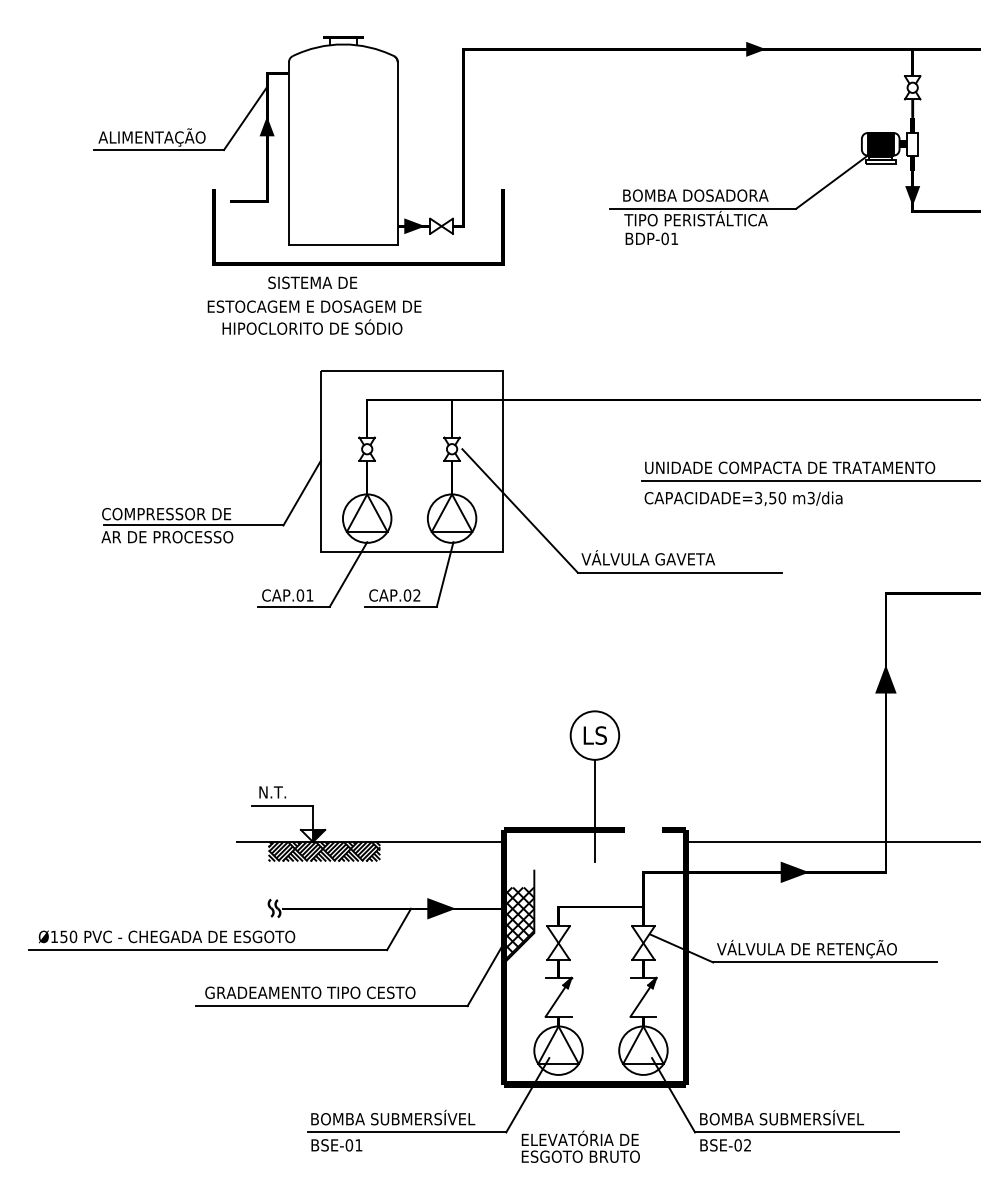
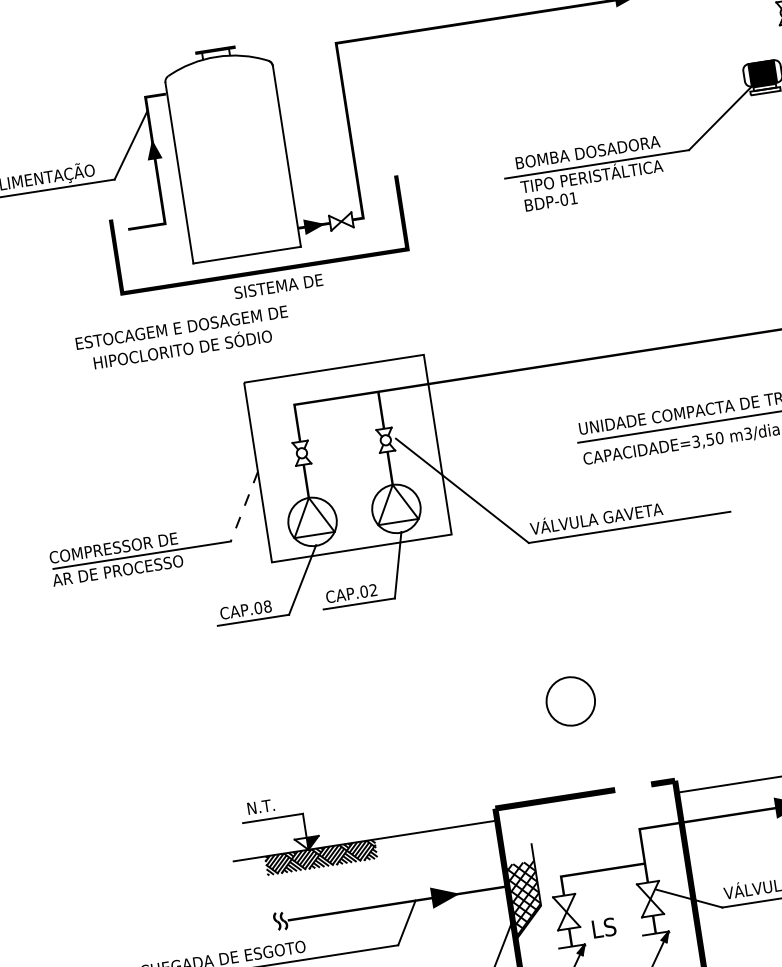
text: (312, 282) -> (278, 286), moved
text: (314, 317) -> (183, 338), moved
line: (301, 493) -> (243, 507), solid -> dashed
text: (309, 595) -> (267, 606), CAP.01 -> CAP.08
text: (594, 735) -> (603, 928), moved
line: (594, 810) -> (581, 775), removed

